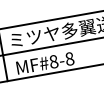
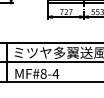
text: (69, 58) -> (55, 73), MF#8-8 -> MF#8-4

